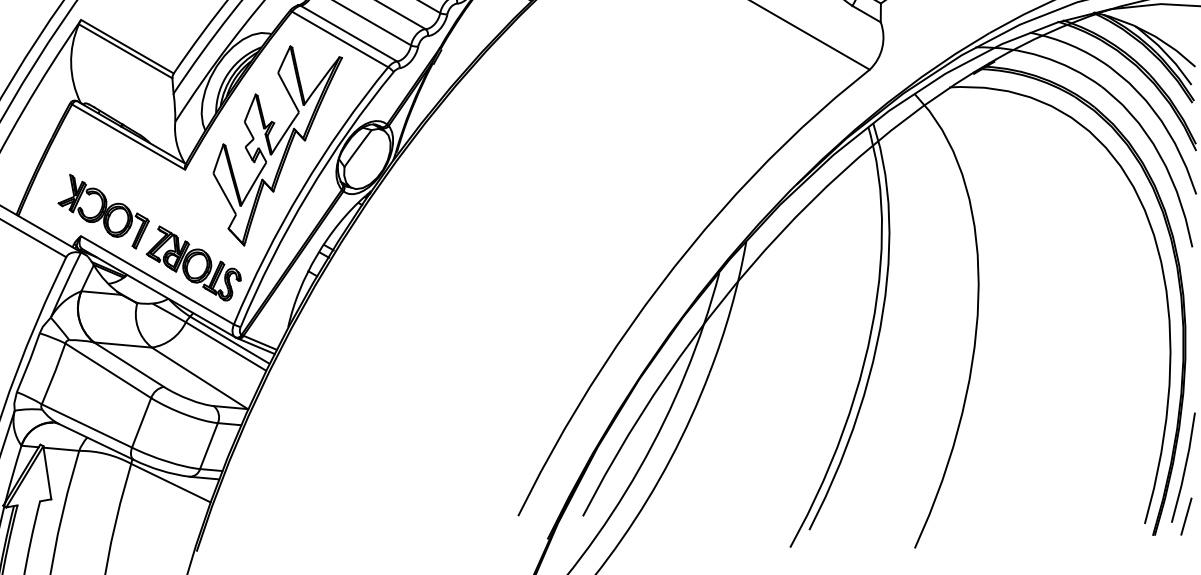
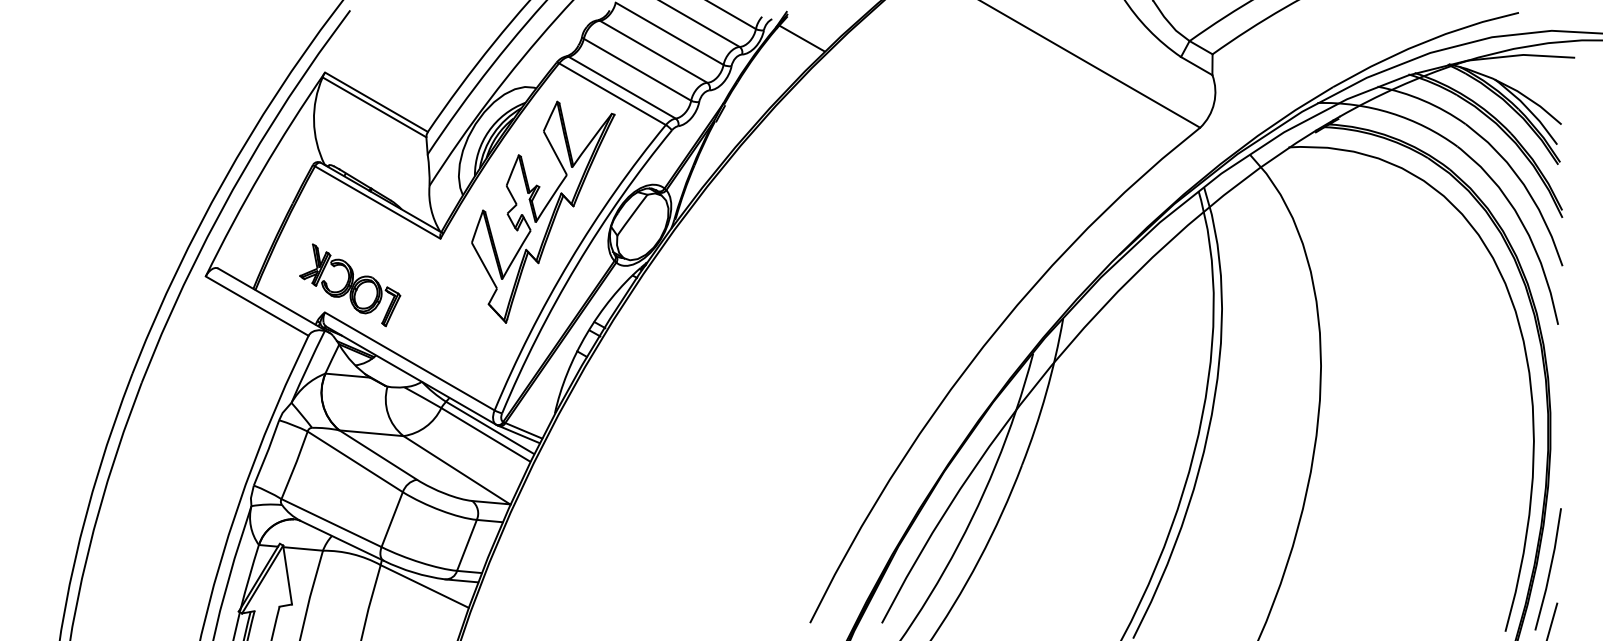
part: (194, 263) -> (450, 342), removed

